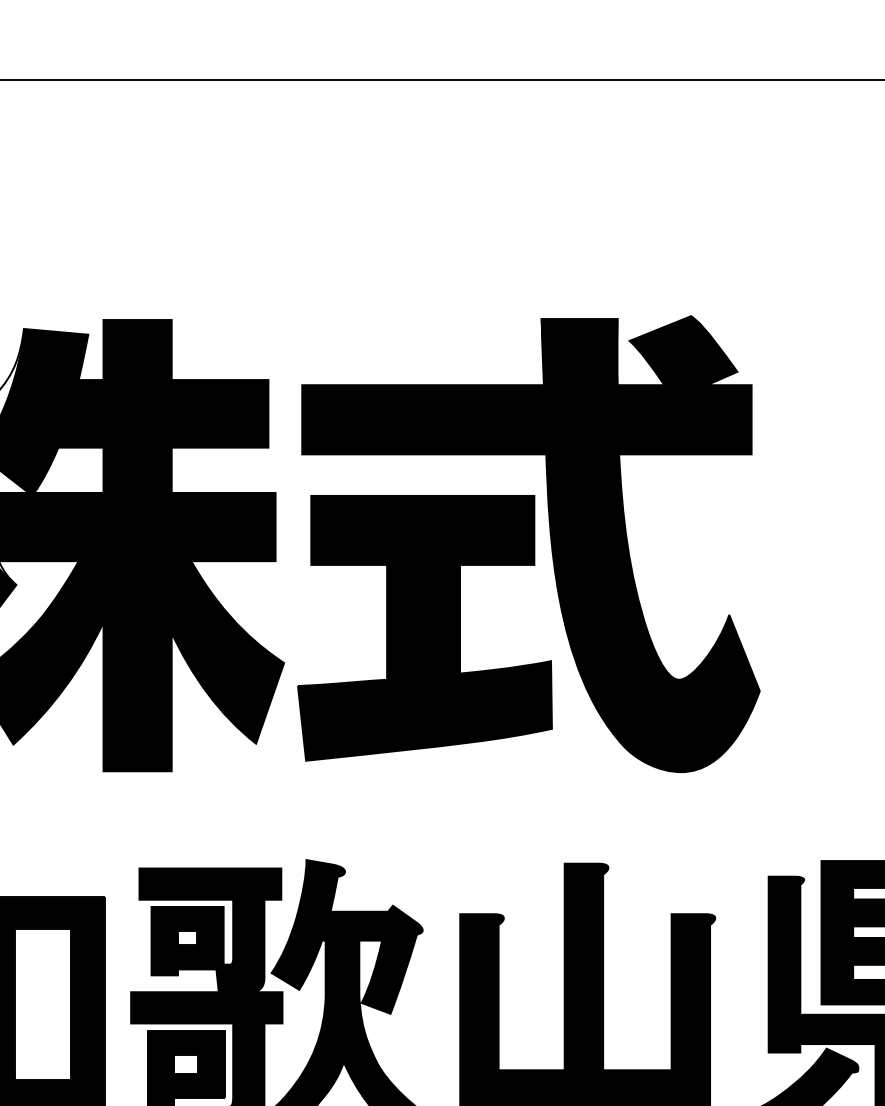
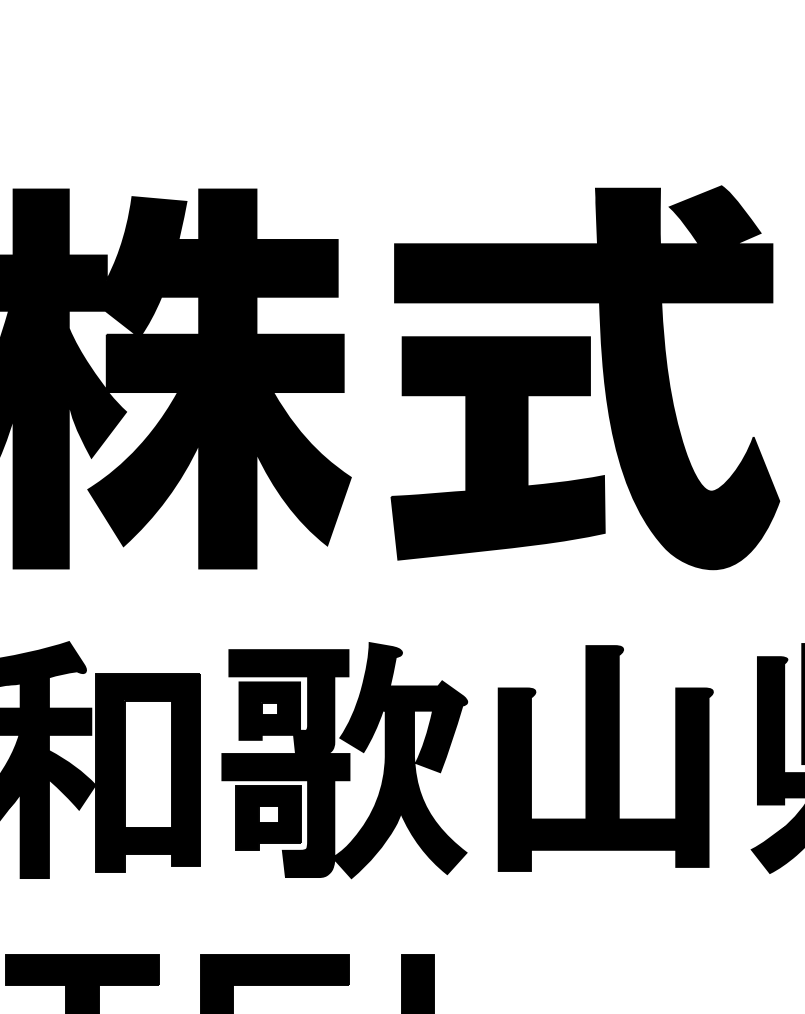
part: (529, 543) -> (585, 377), moved

